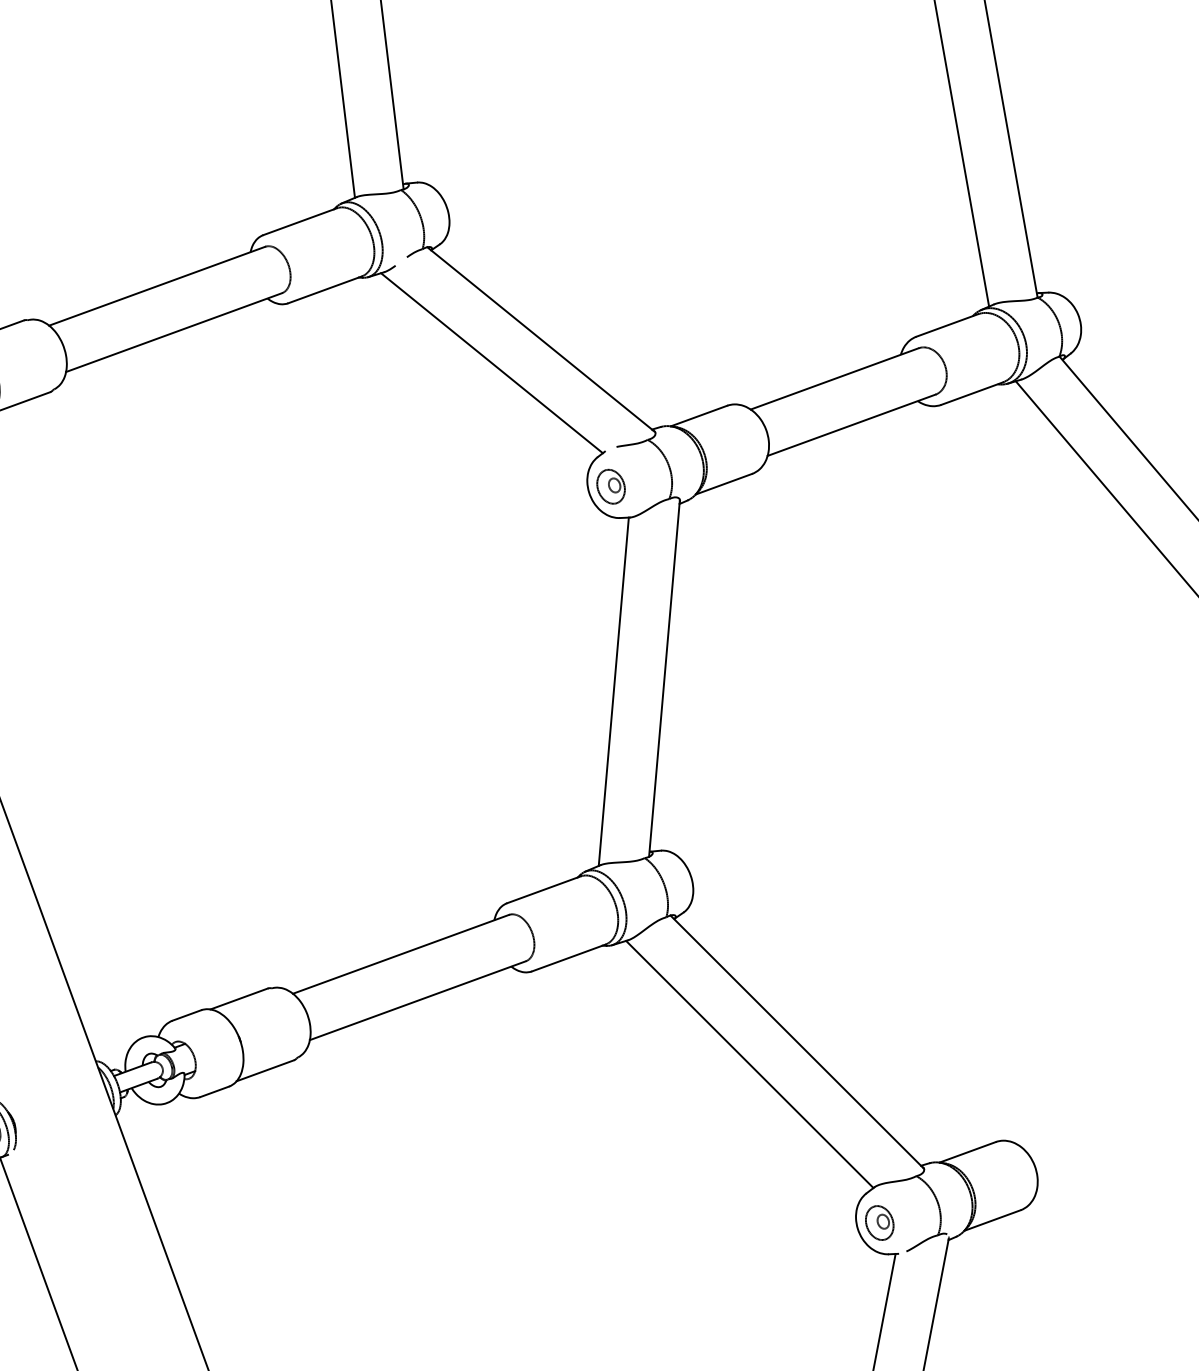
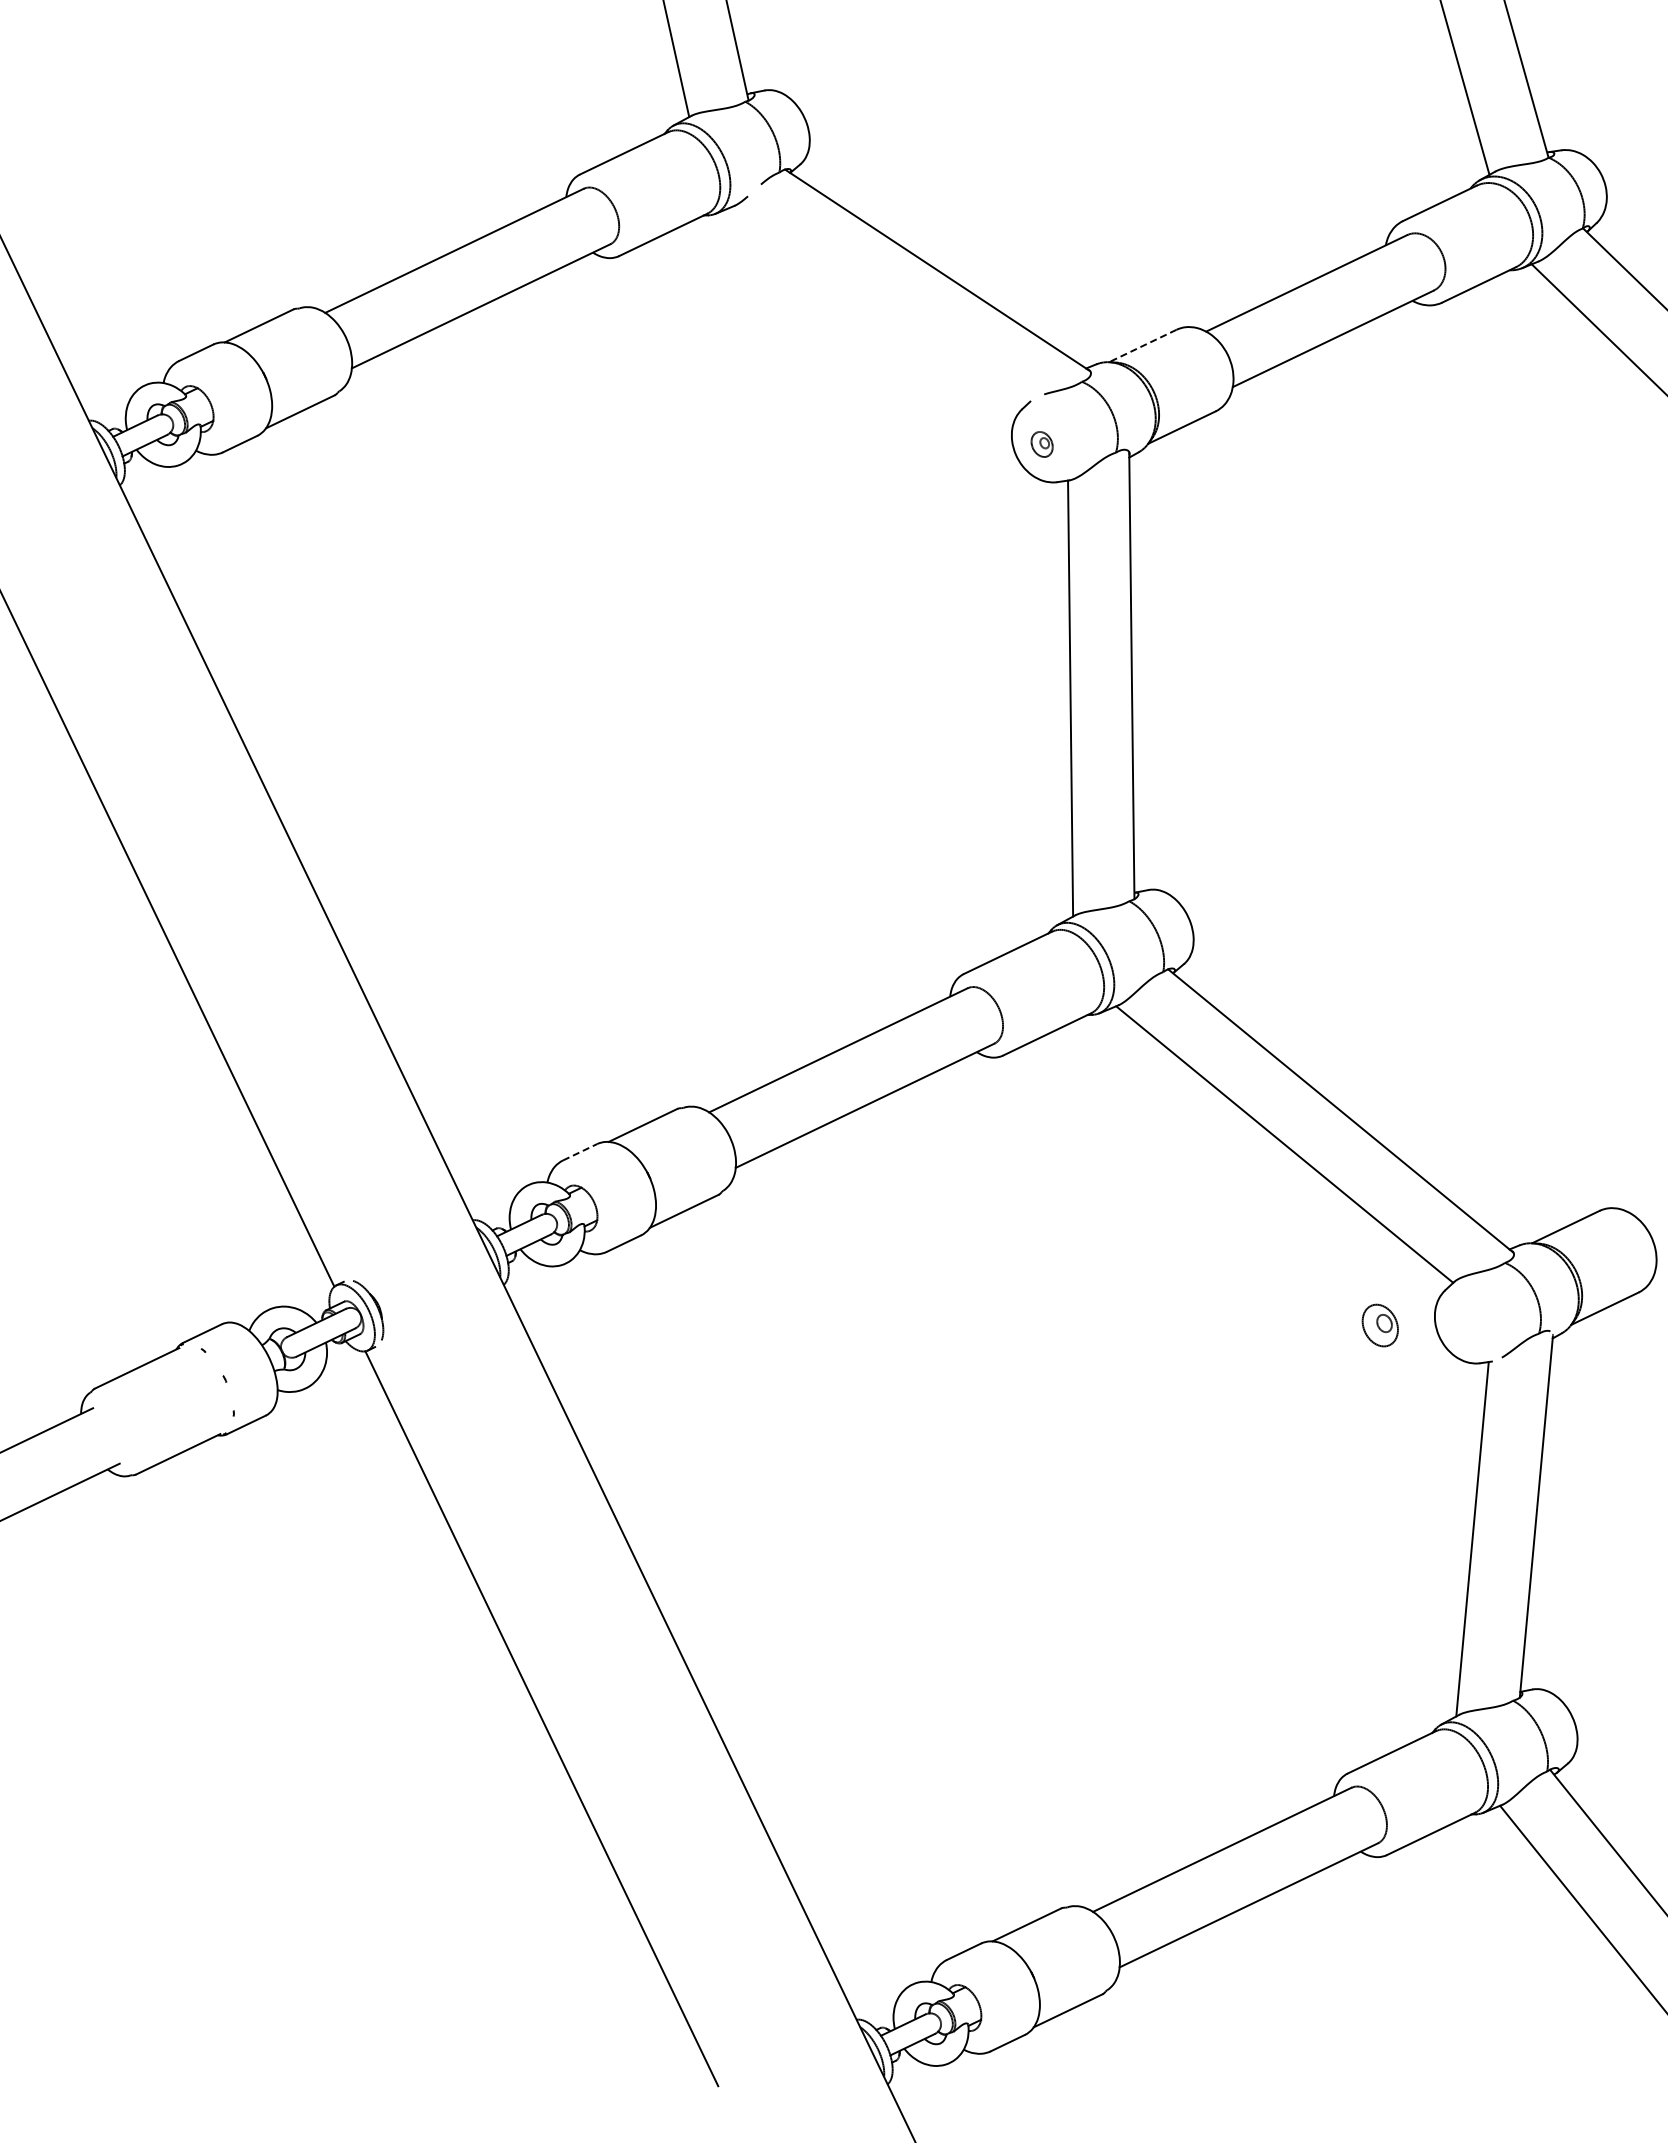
line: (492, 363) -> (879, 305), removed
line: (698, 416) -> (1142, 346), solid -> dashed
part: (610, 486) -> (1041, 444), size x0.6
line: (187, 1015) -> (580, 1152), solid -> dashed
part: (879, 1222) -> (1379, 1325), moved

